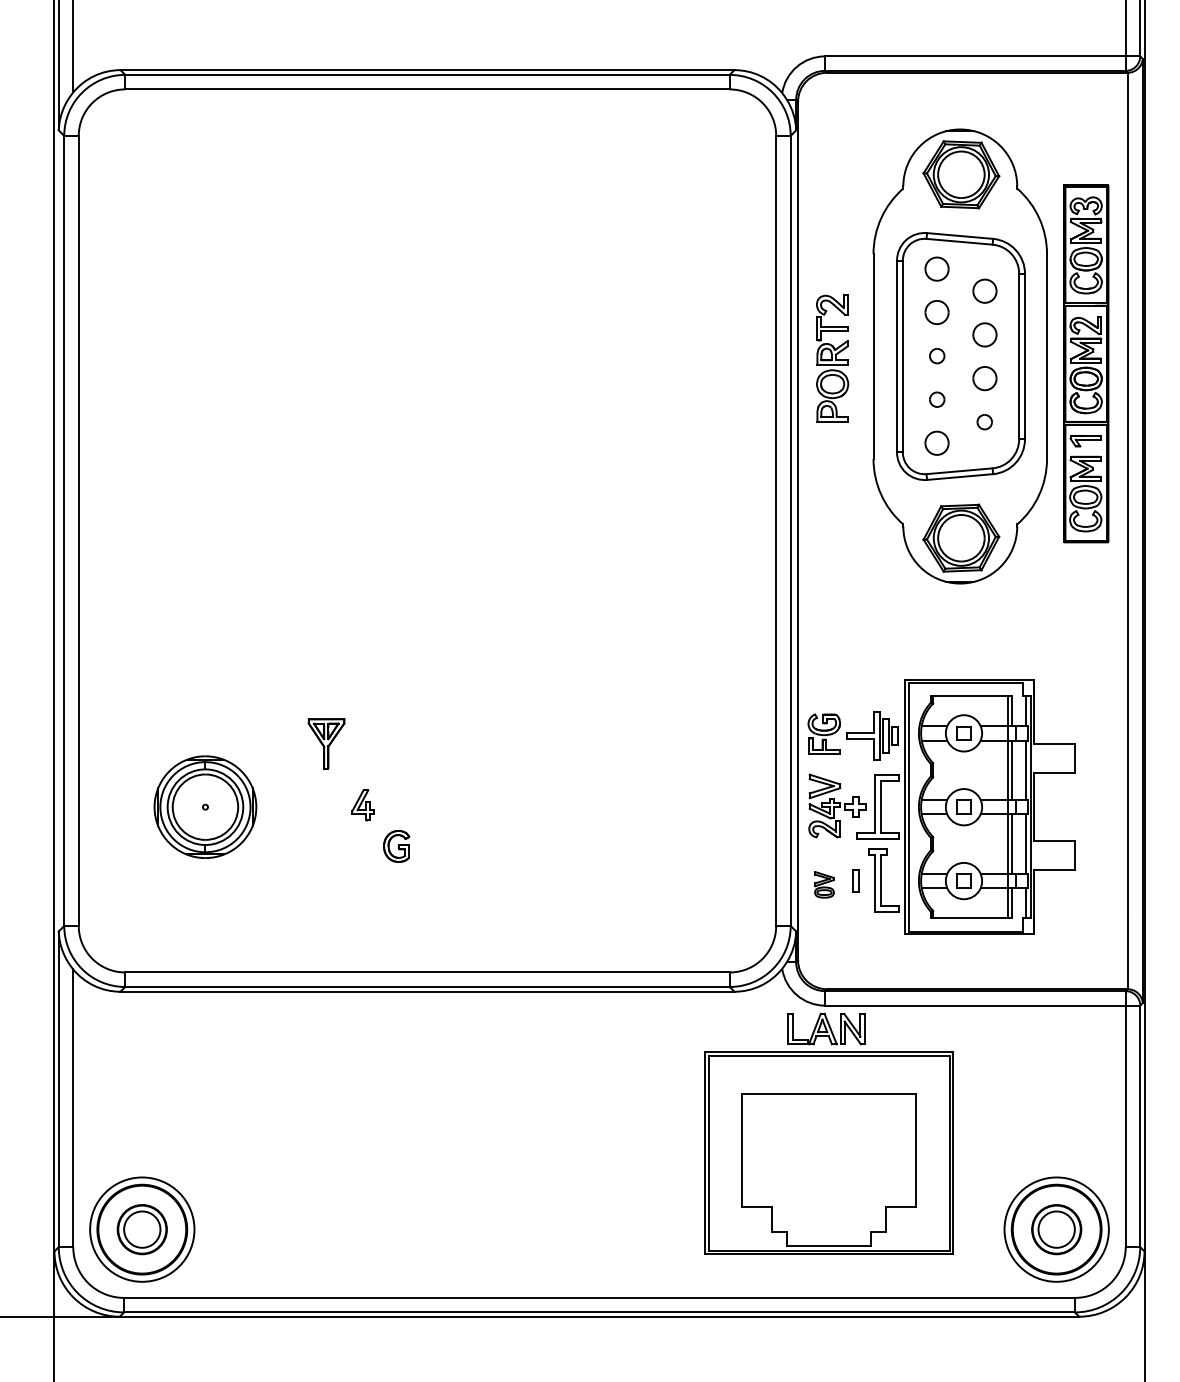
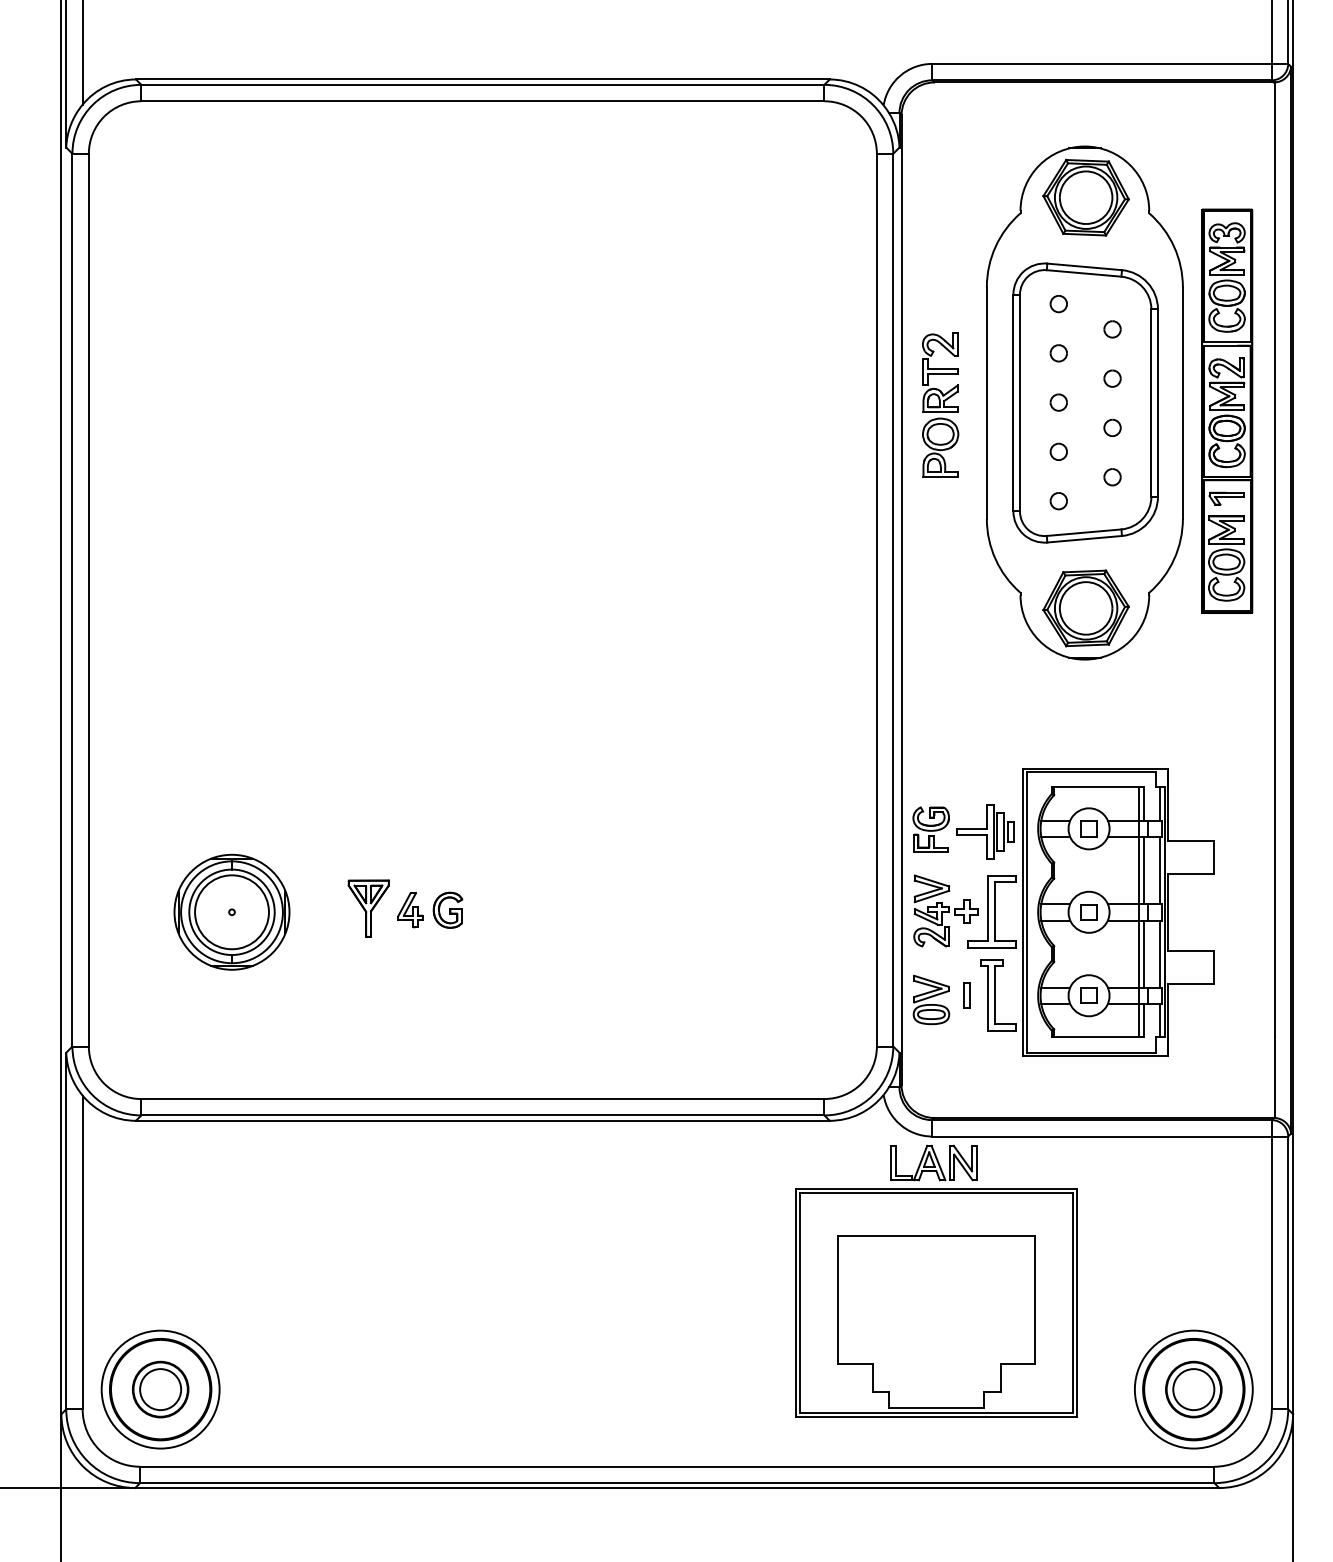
part: (937, 268) -> (1059, 303), size x0.62
part: (984, 291) -> (1112, 329), size x0.62
part: (937, 312) -> (1059, 353), size x0.62
part: (984, 334) -> (1112, 378), size x0.62
part: (984, 378) -> (1112, 427), size x0.62
part: (937, 443) -> (1059, 501), size x0.62
part: (326, 743) -> (368, 908), moved
part: (396, 846) -> (447, 910), moved
part: (824, 884) -> (931, 999), size x1.67

